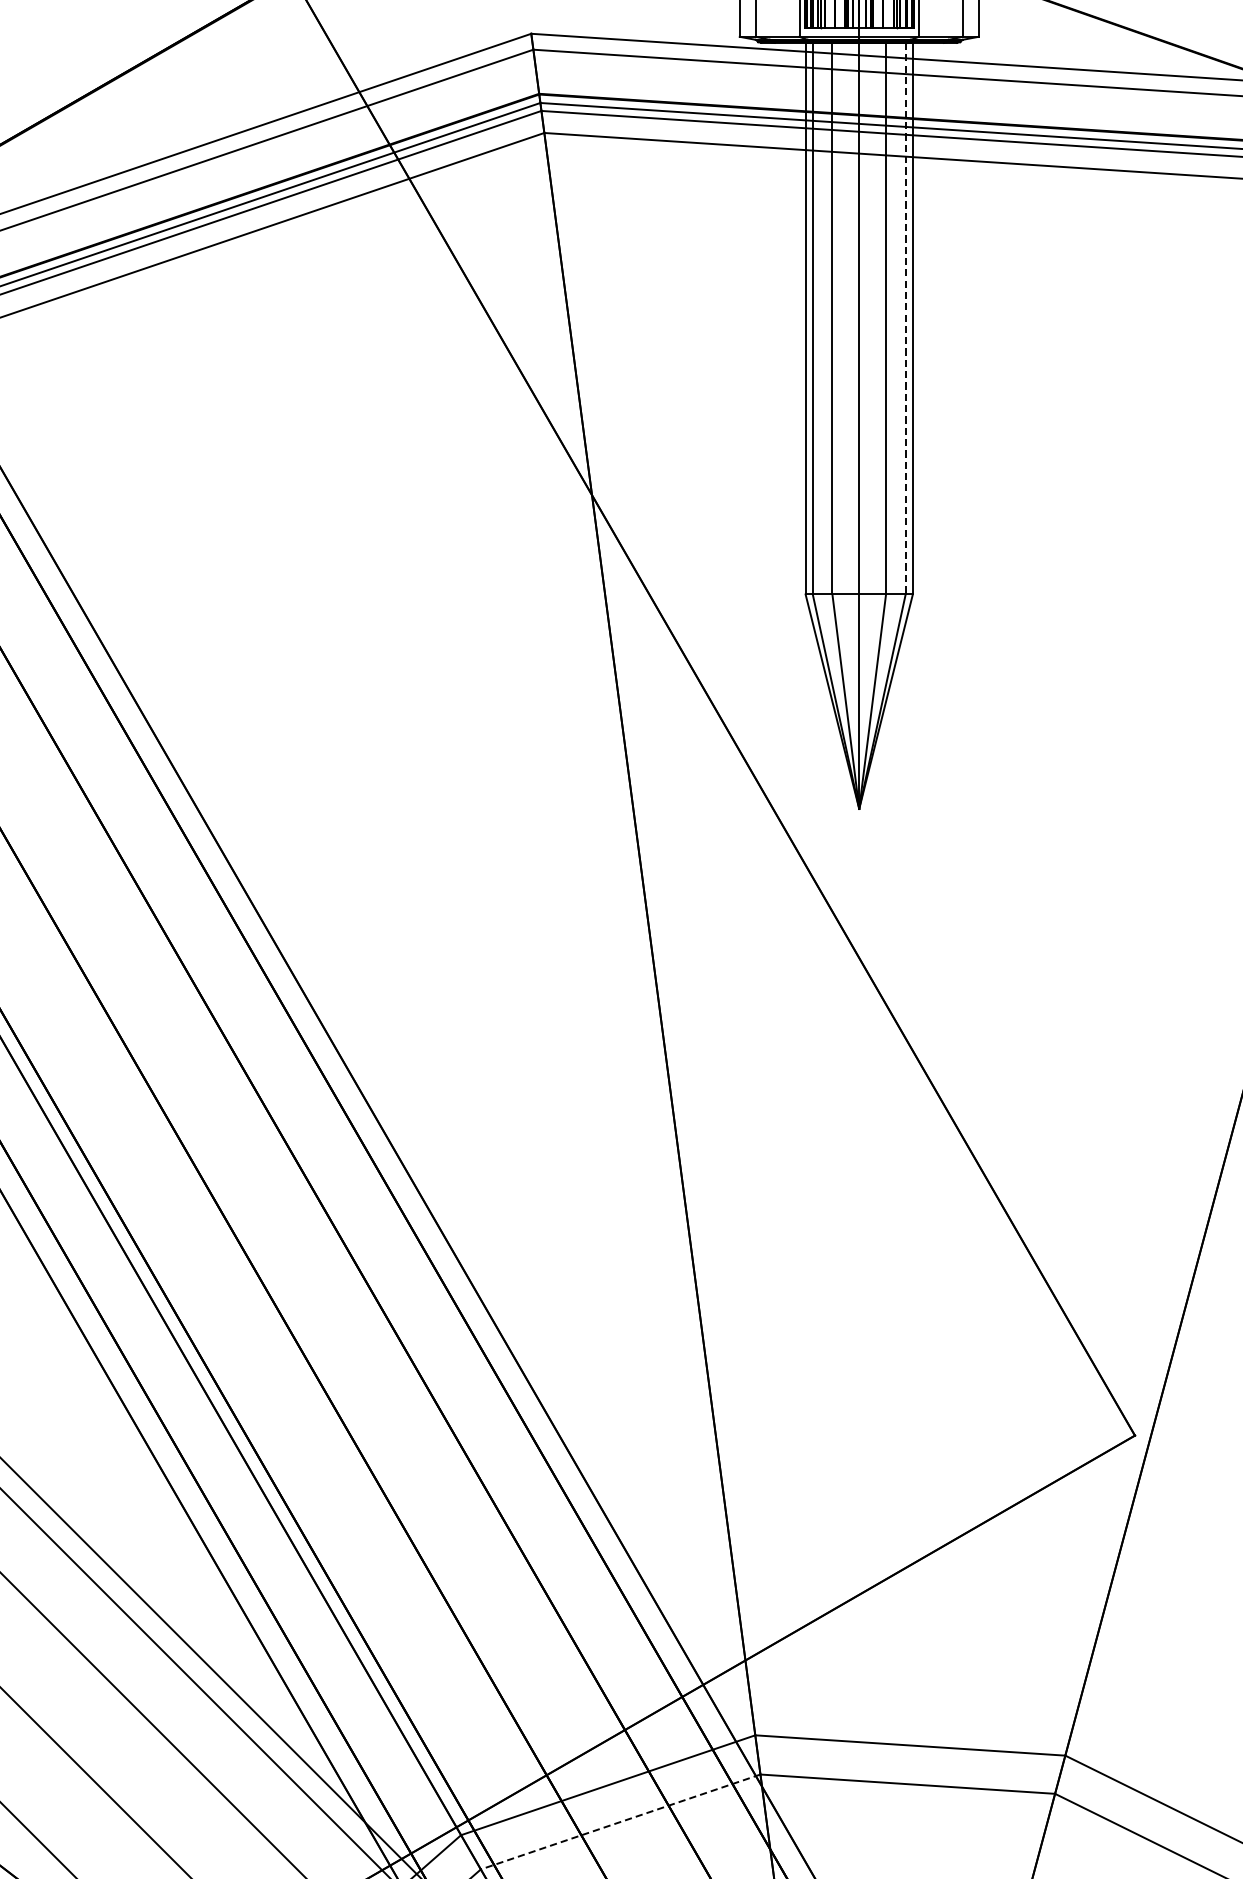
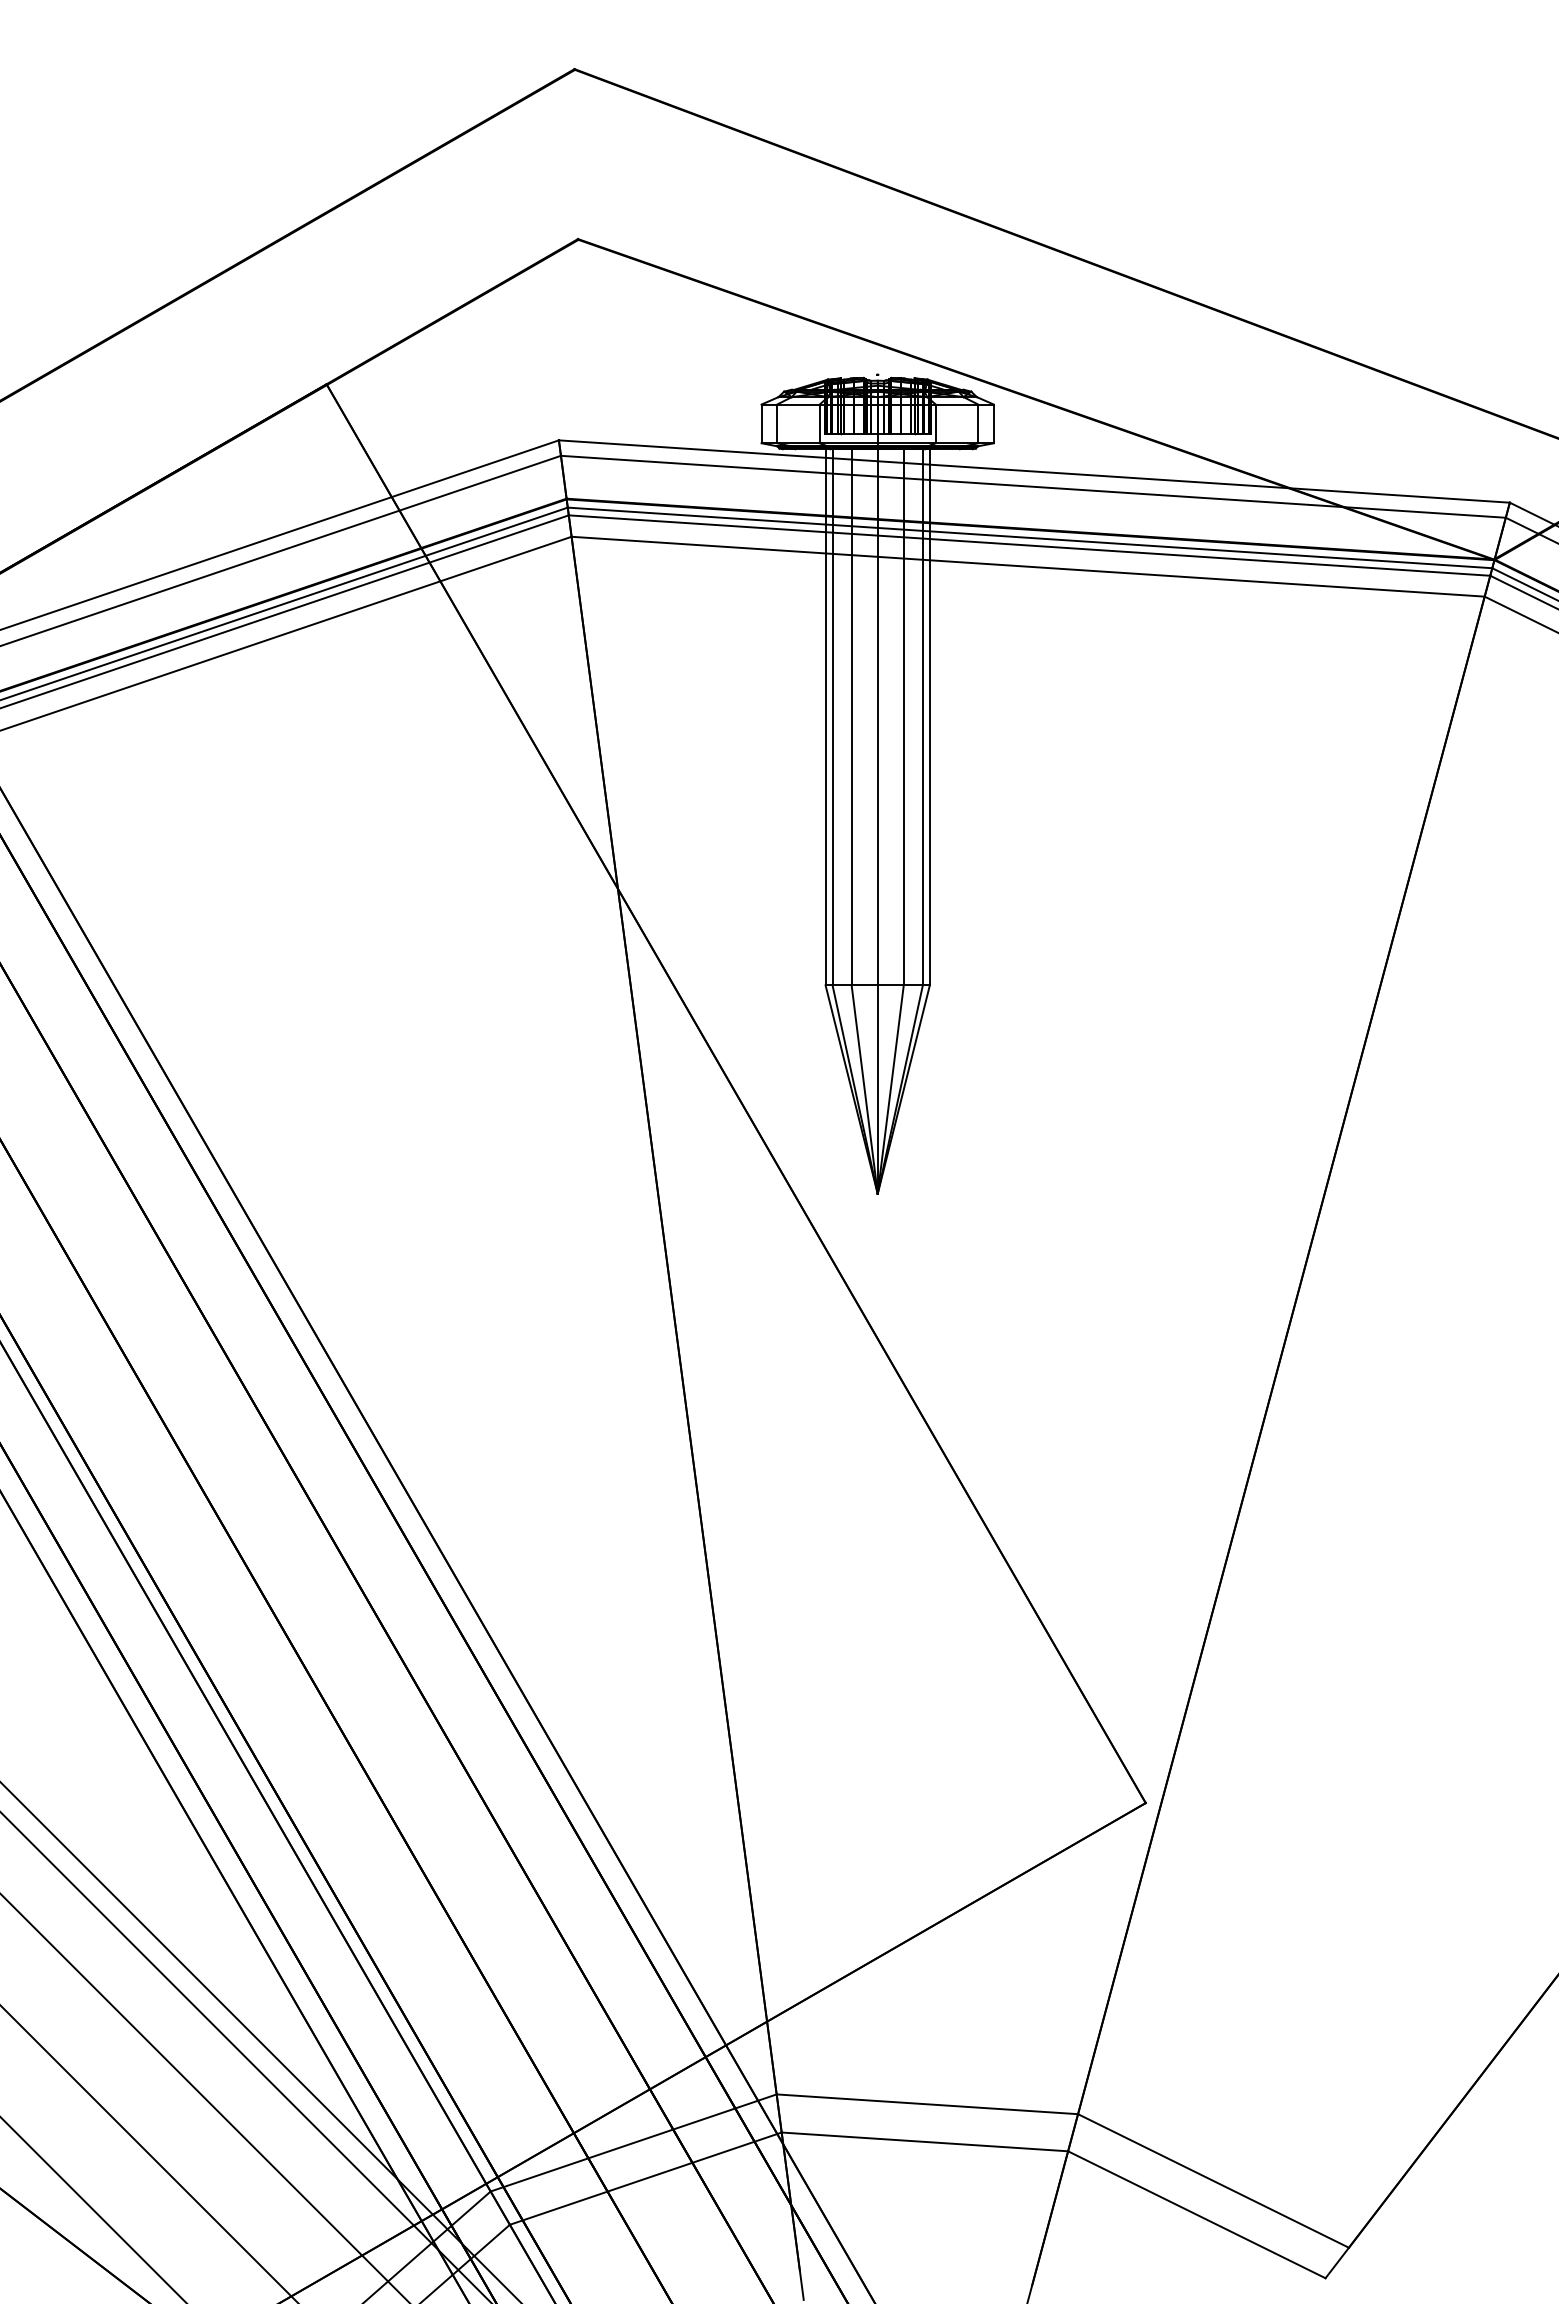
line: (905, 318) -> (922, 717), dashed -> solid
line: (620, 1821) -> (645, 2178), dashed -> solid

